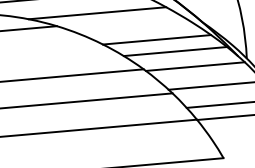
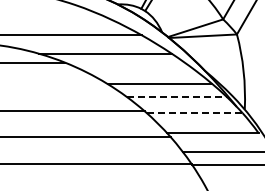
line: (175, 51) -> (176, 96), solid -> dashed
line: (195, 67) -> (194, 113), solid -> dashed

